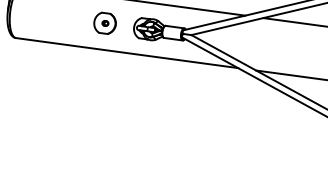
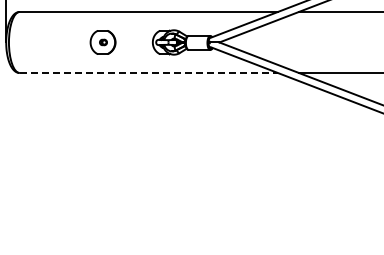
part: (104, 23) -> (102, 42), moved
line: (127, 52) -> (149, 72), solid -> dashed

